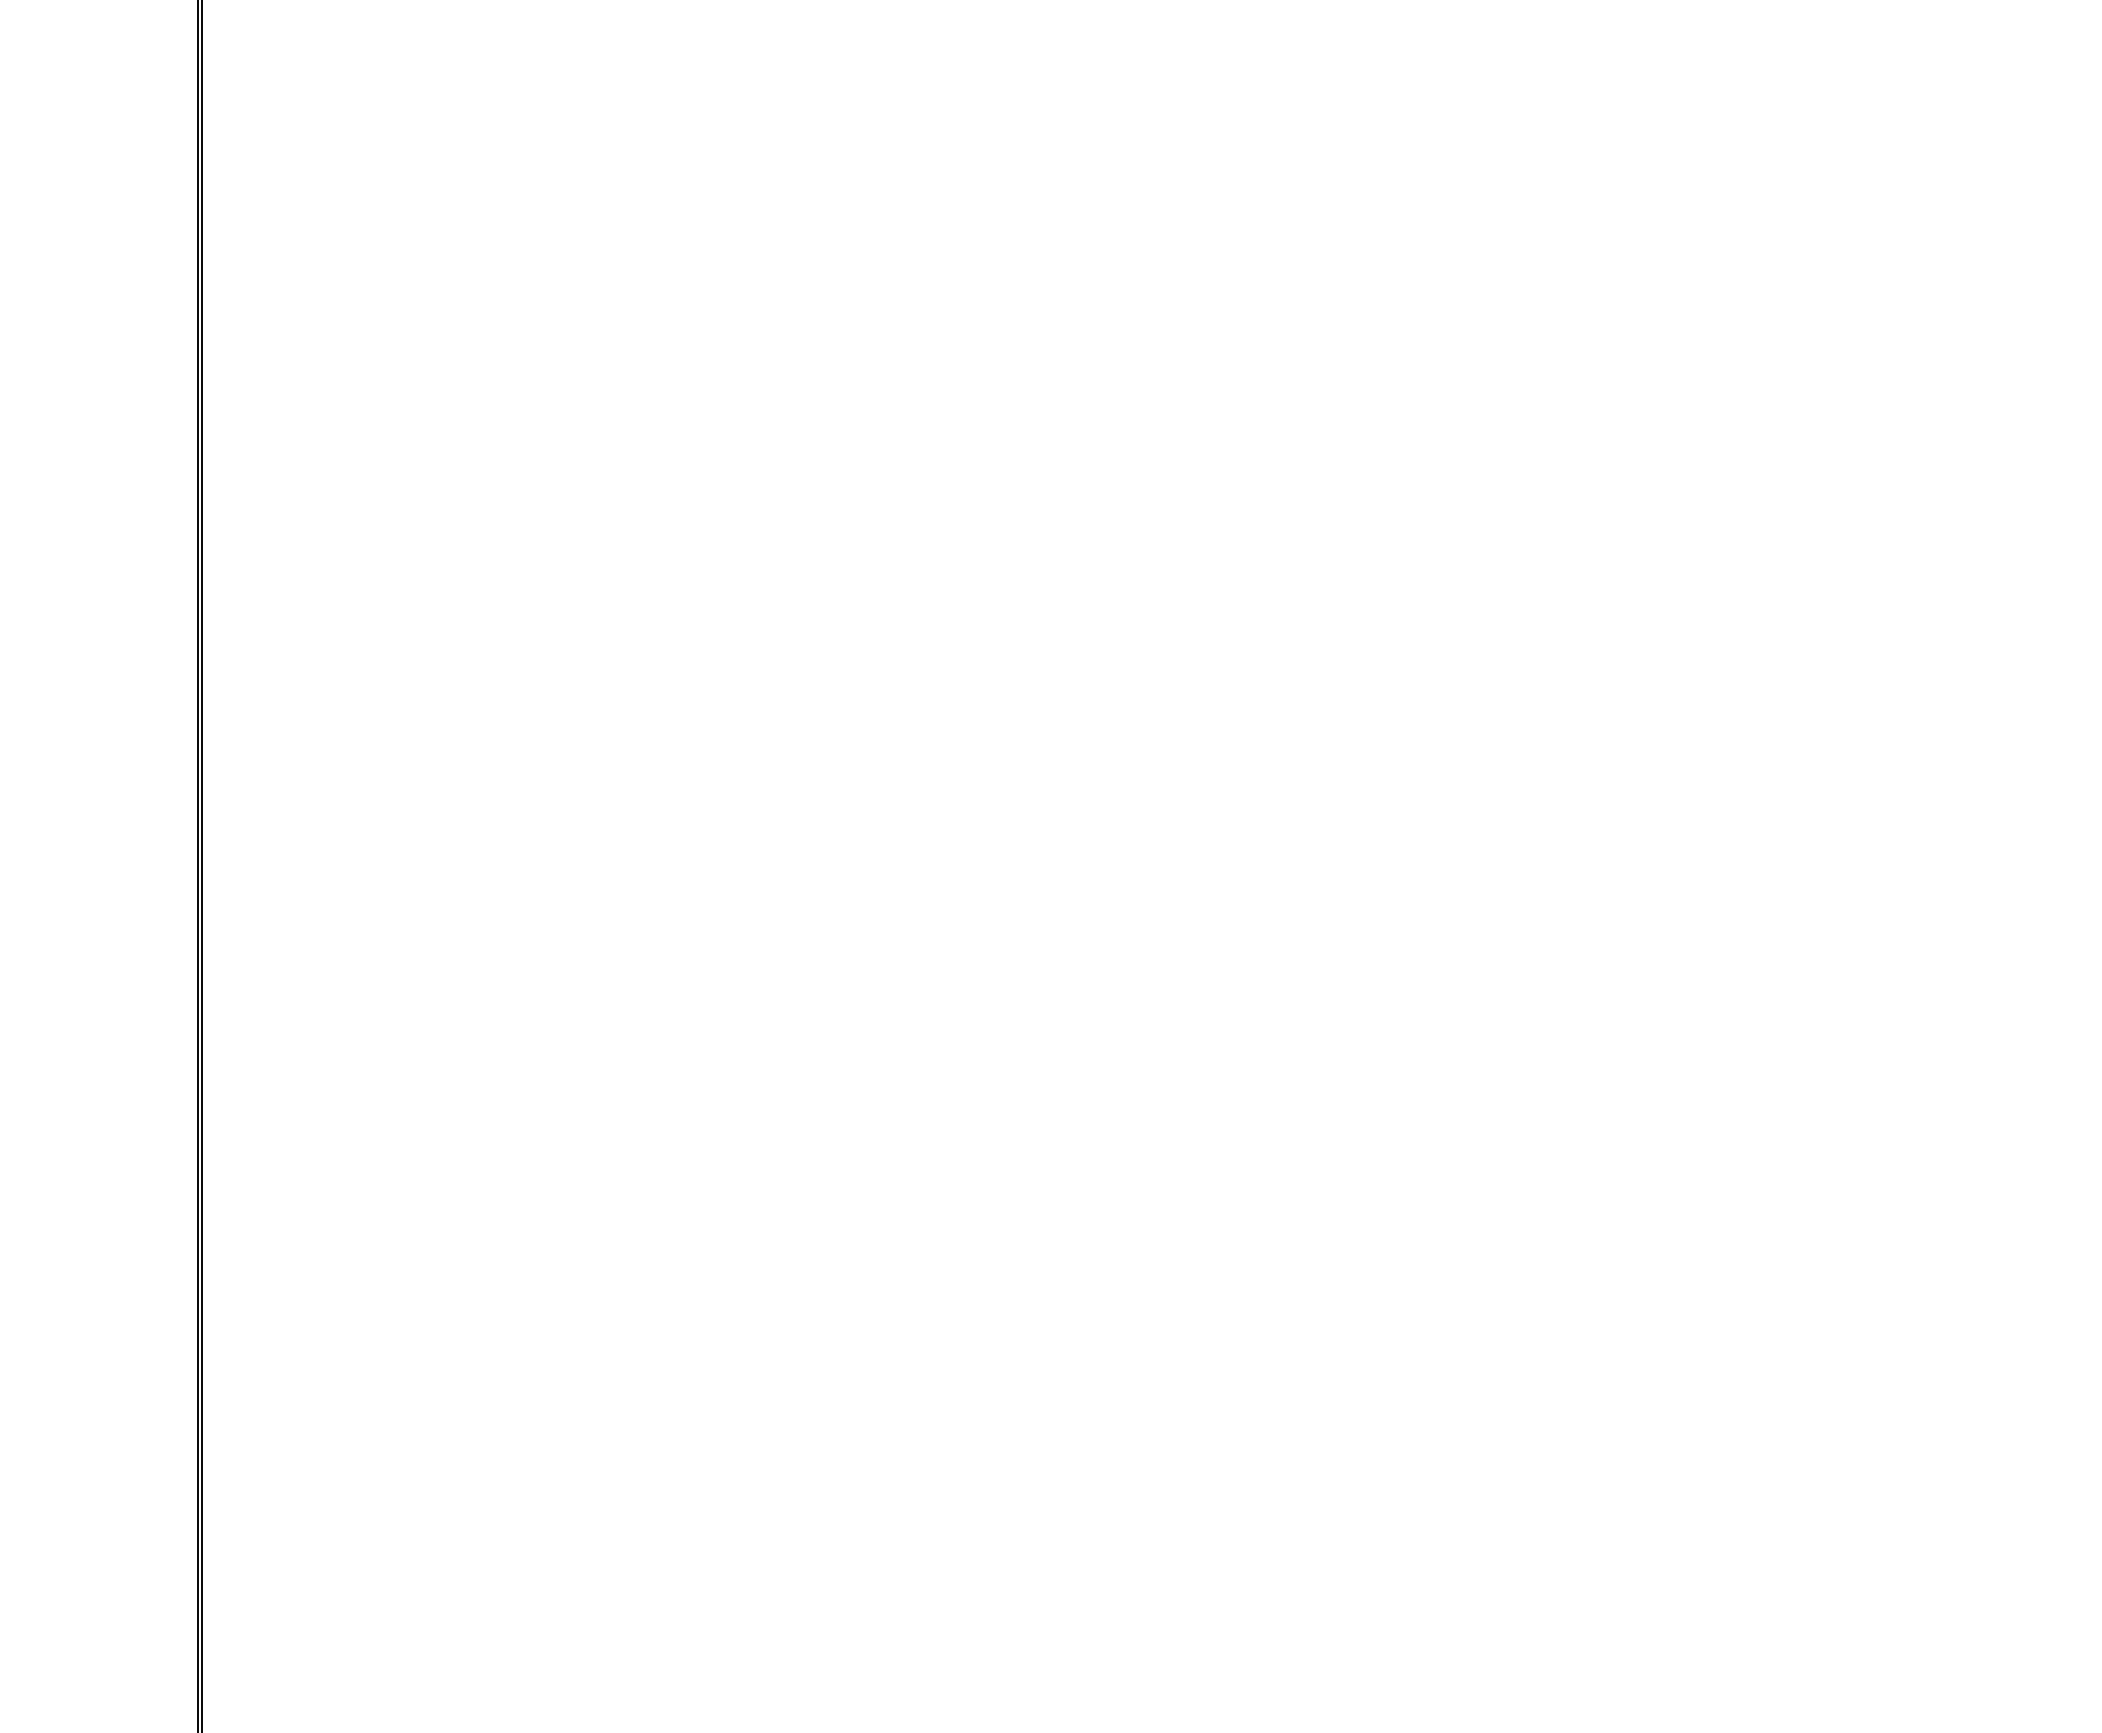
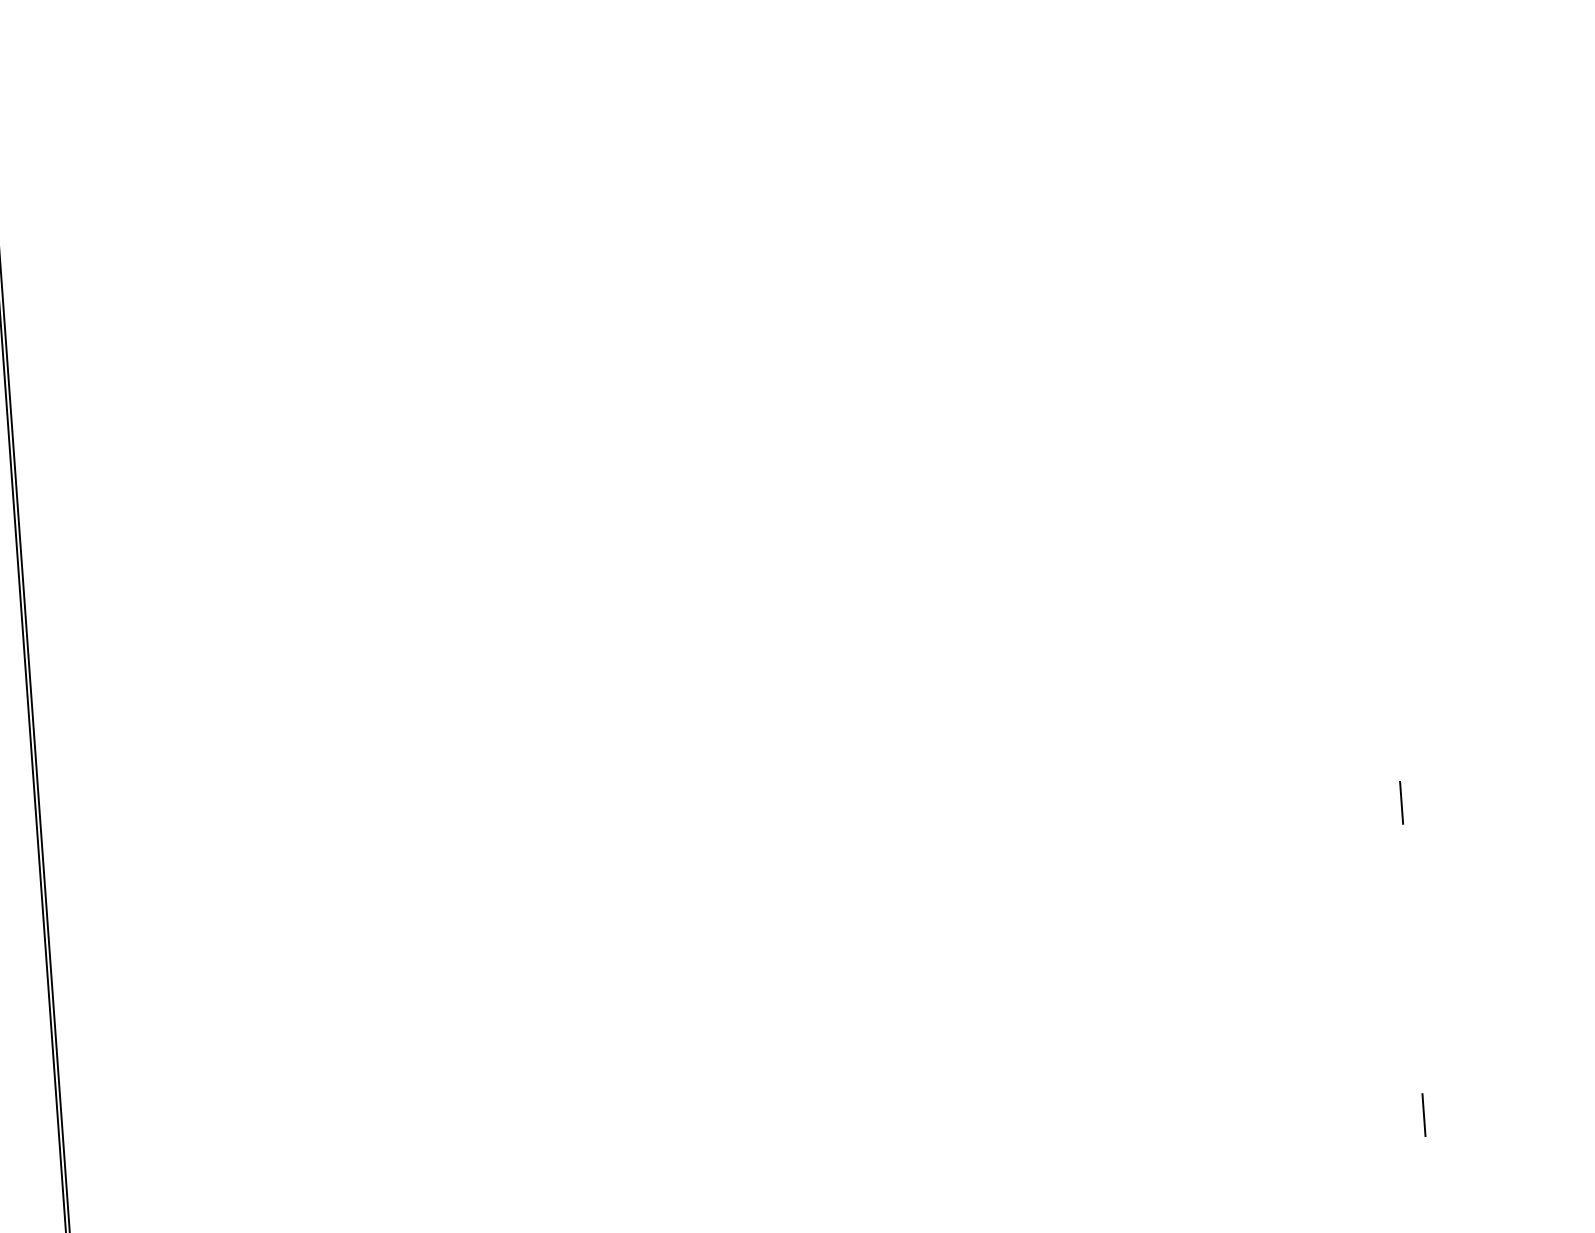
line: (1901, 1256) -> (1401, 802), added
line: (1901, 1647) -> (1423, 1114), added

